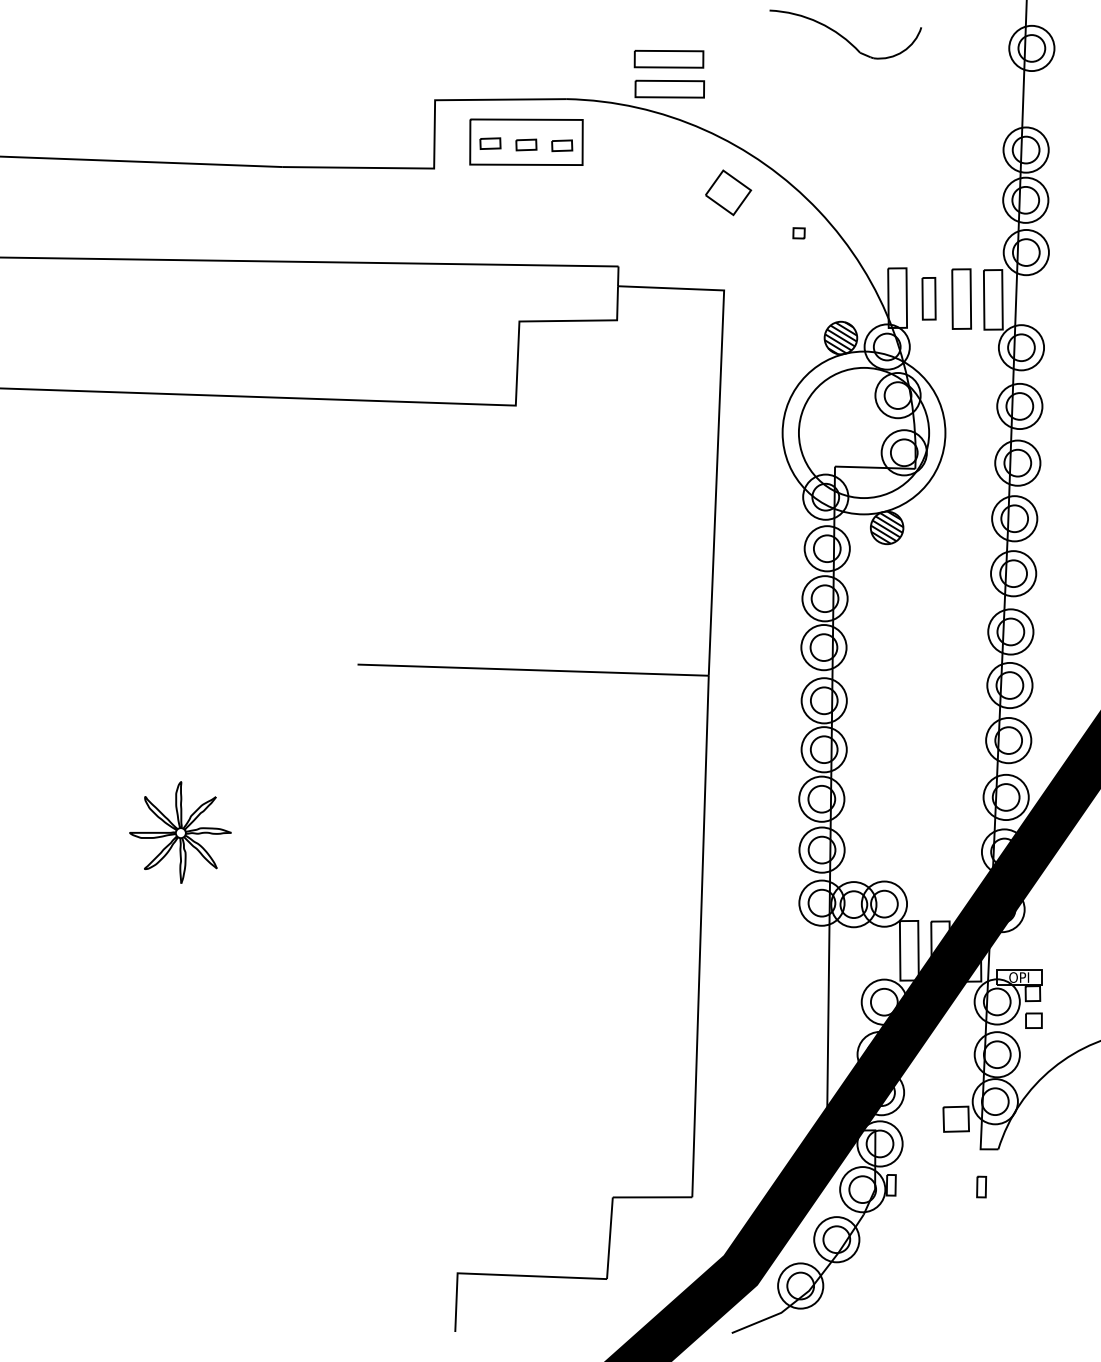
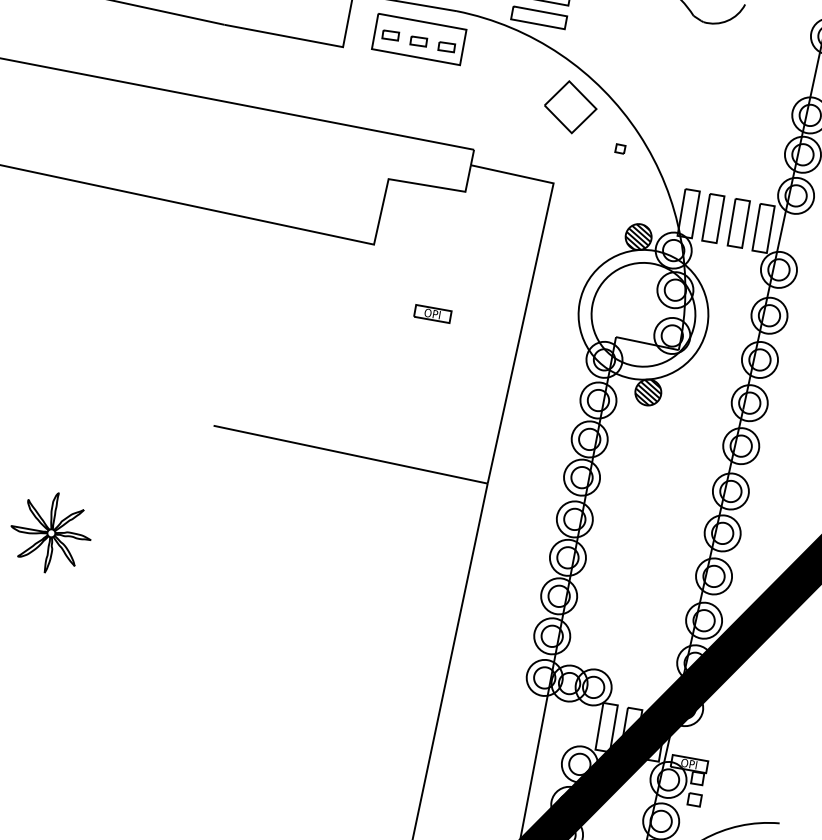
part: (728, 192) -> (570, 107), size x1.43
part: (928, 298) -> (712, 218), size x1.43
part: (603, 478) -> (432, 314), added

